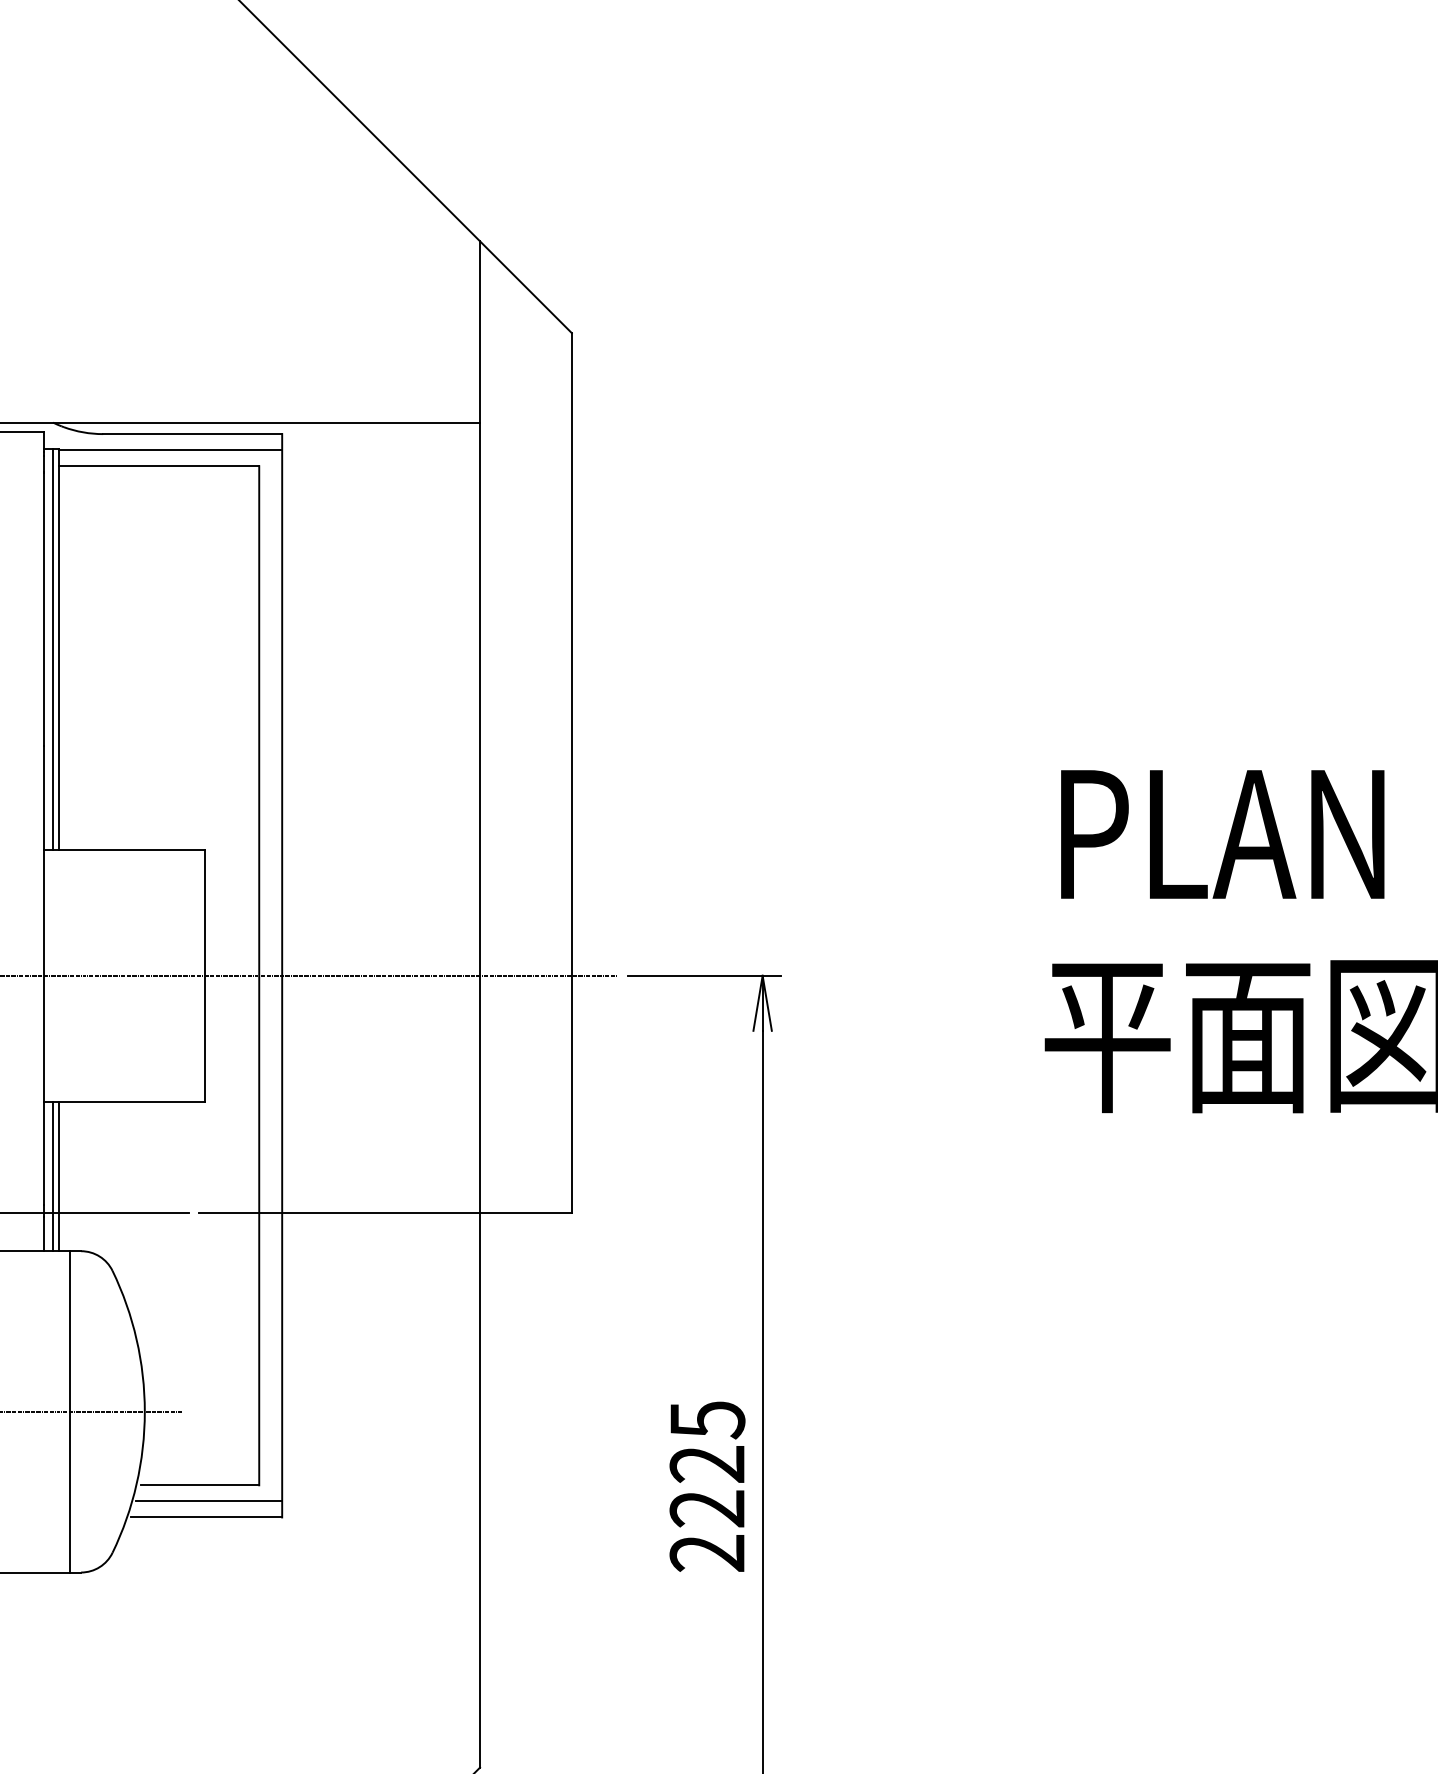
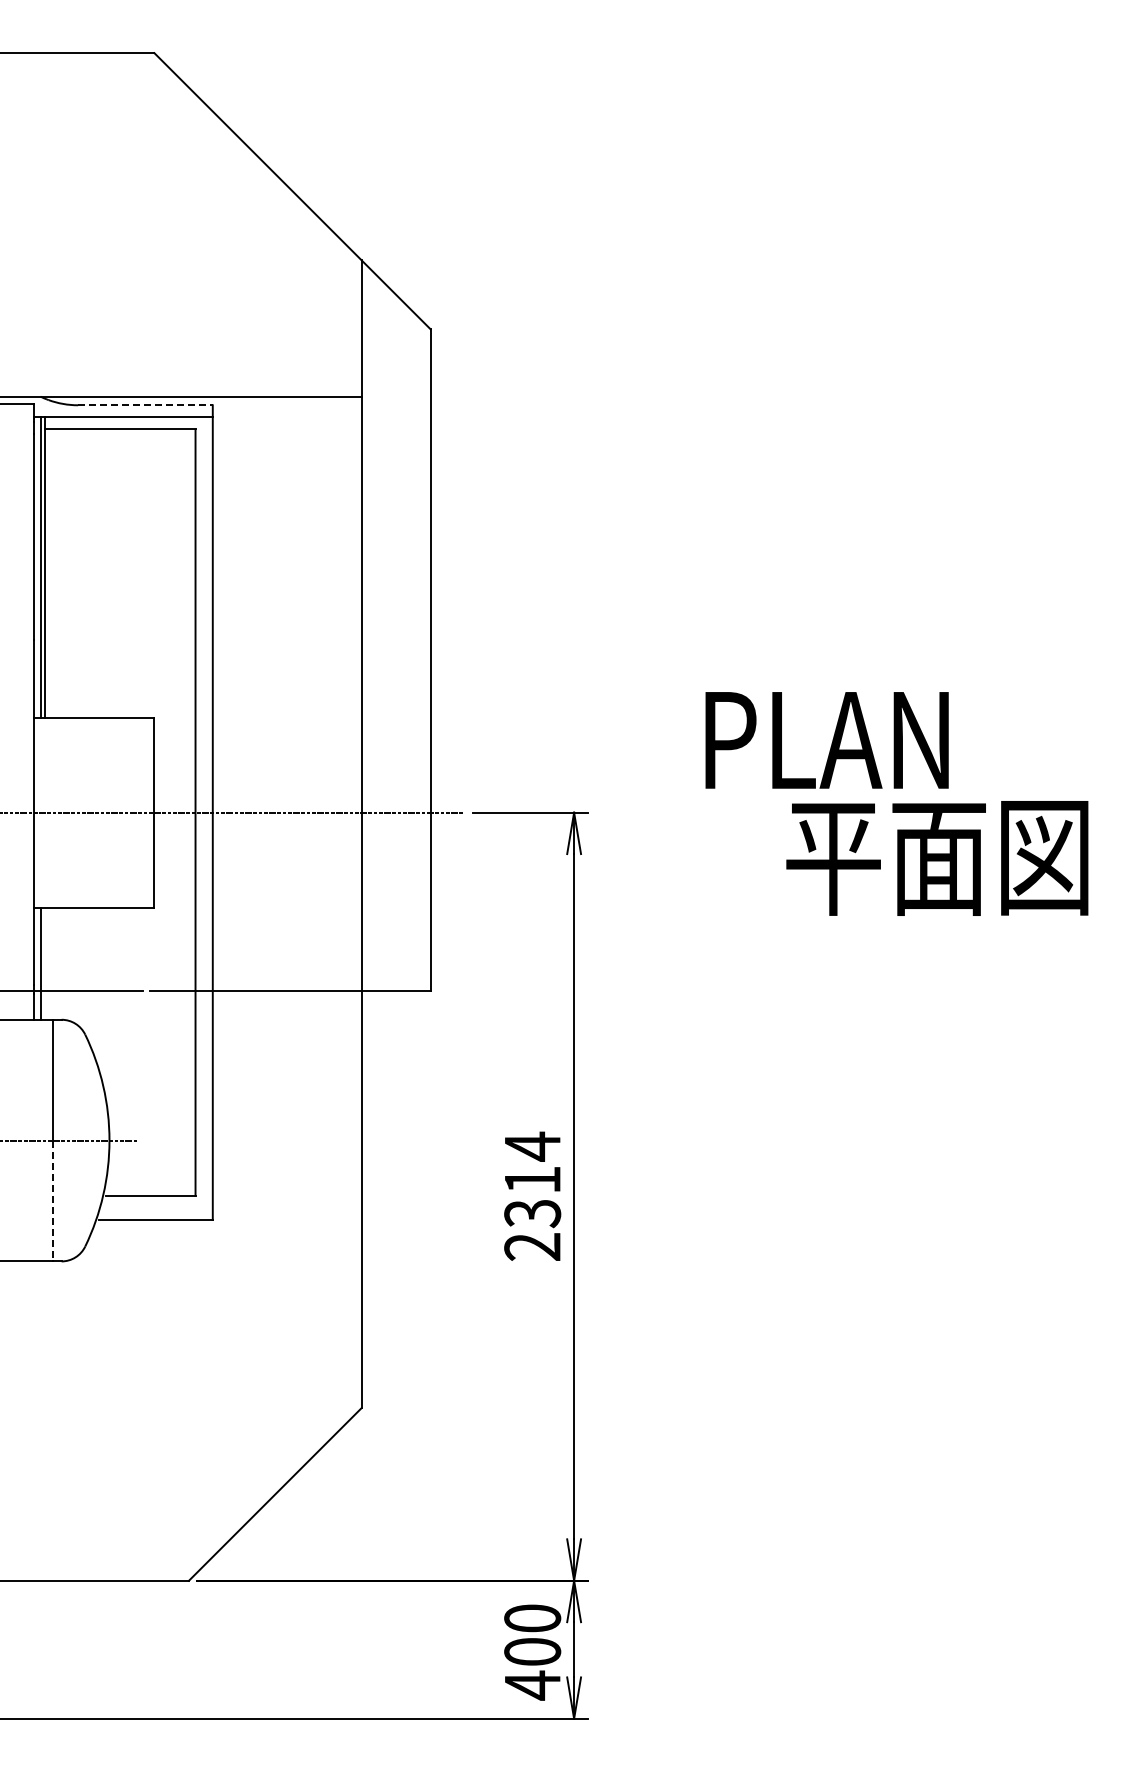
line: (192, 434) -> (145, 405), solid -> dashed
text: (1221, 834) -> (826, 740), moved
line: (58, 1176) -> (44, 963), removed
text: (707, 1463) -> (532, 1179), 2225 -> 2314
line: (69, 1492) -> (52, 1201), solid -> dashed
line: (208, 1500) -> (157, 1207), removed

